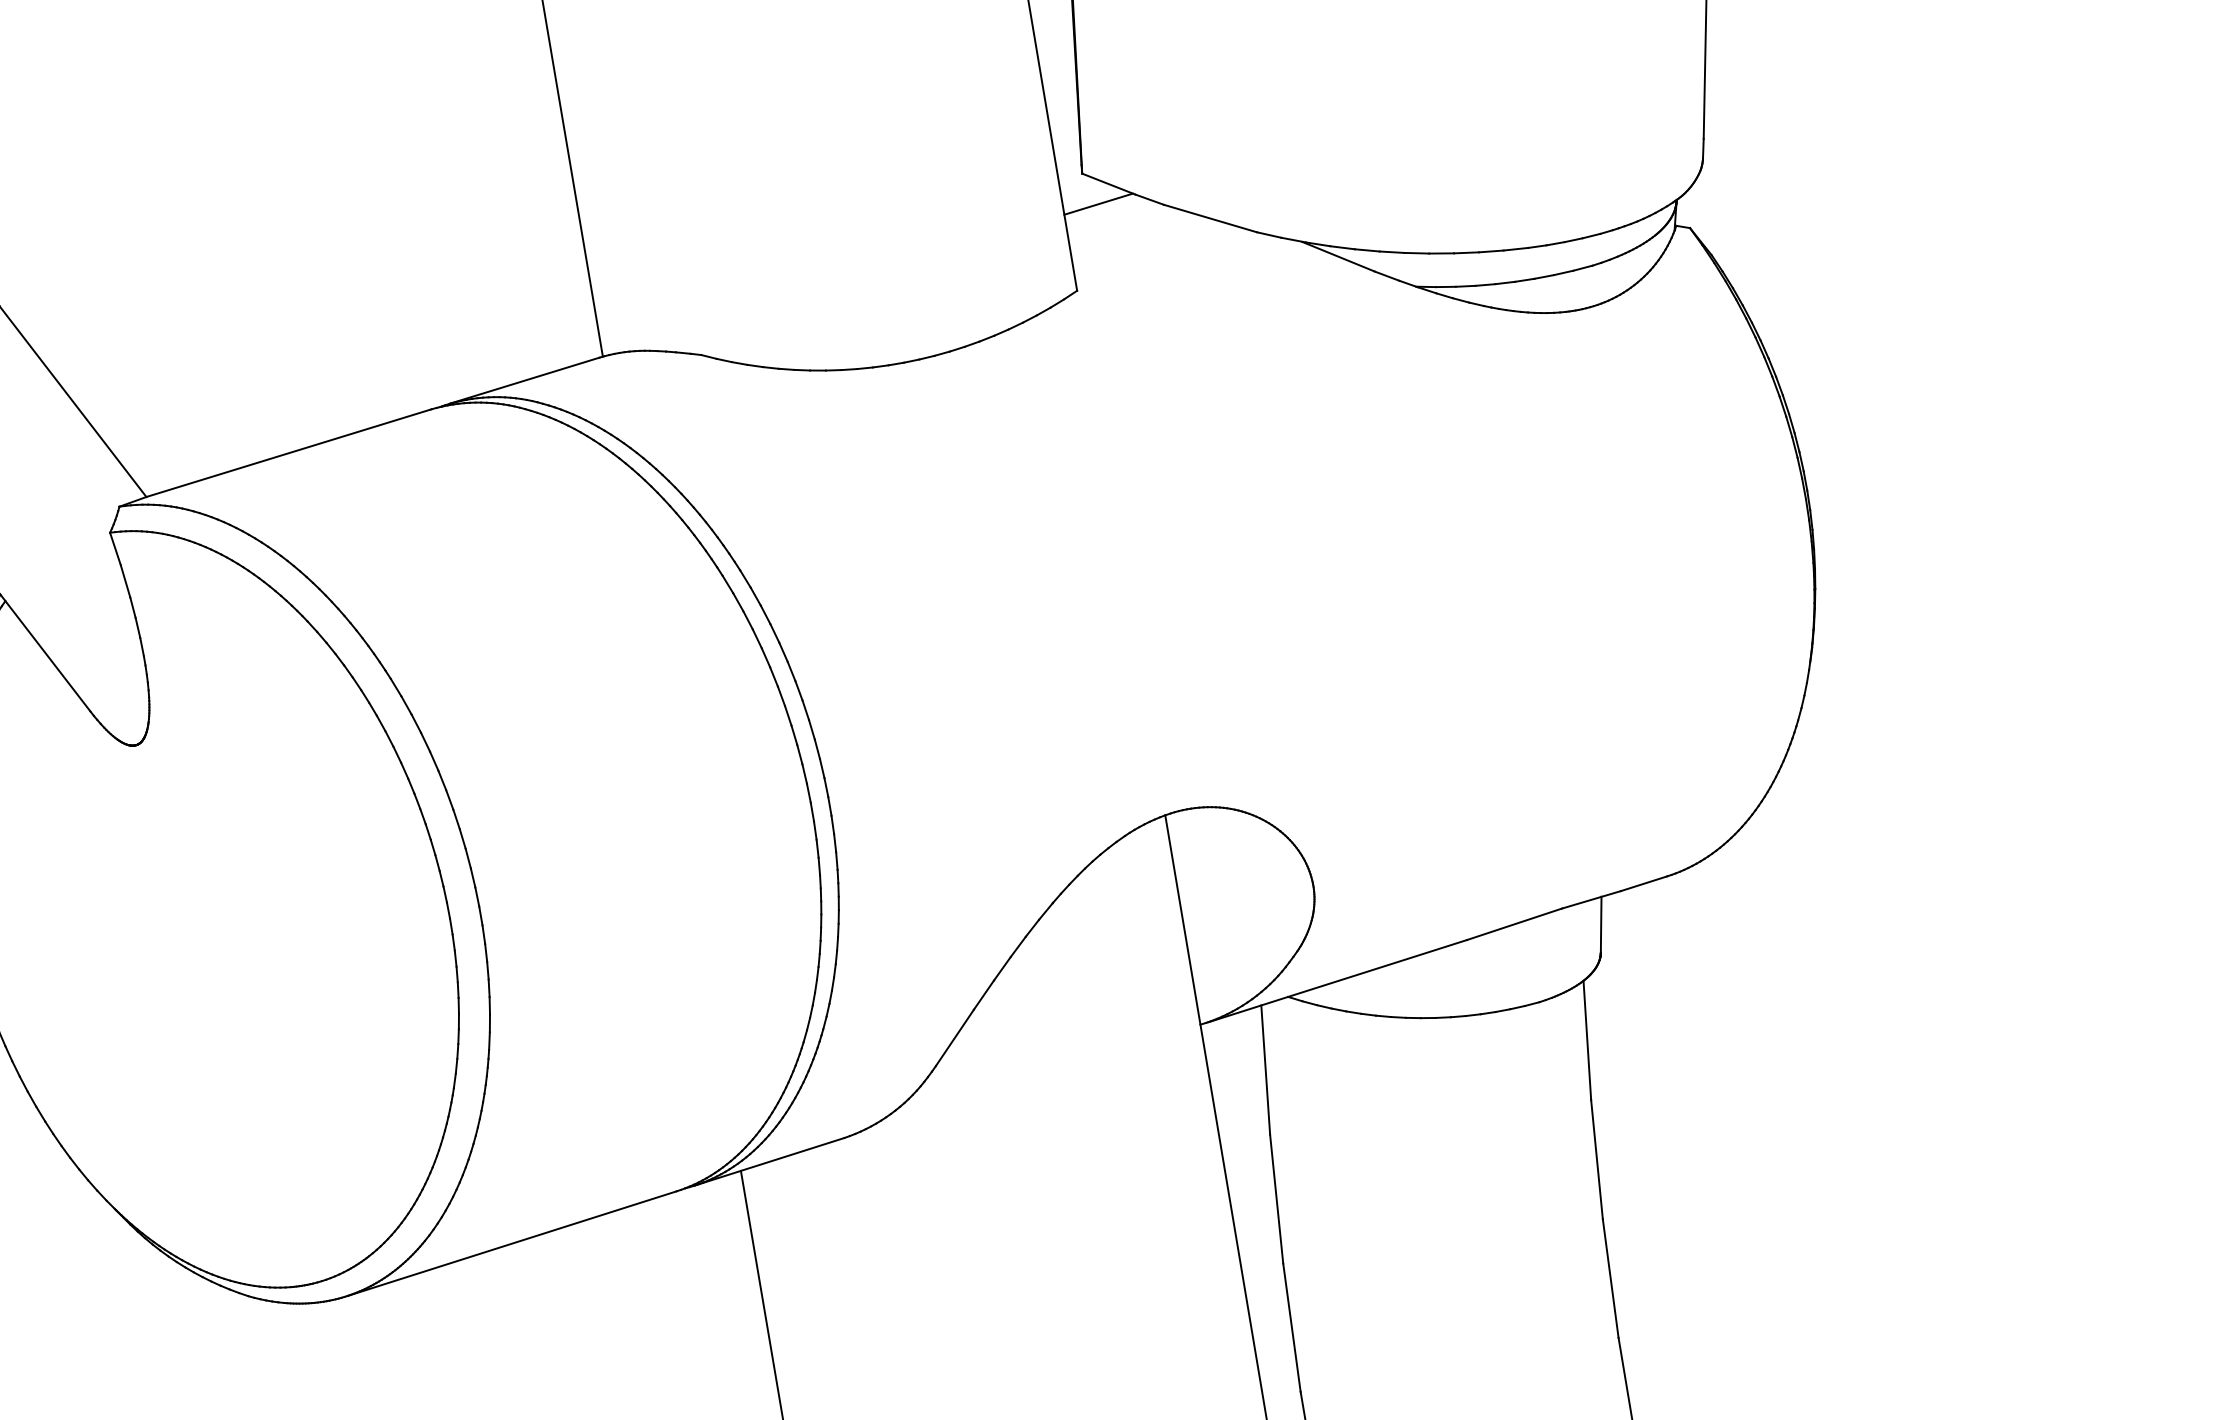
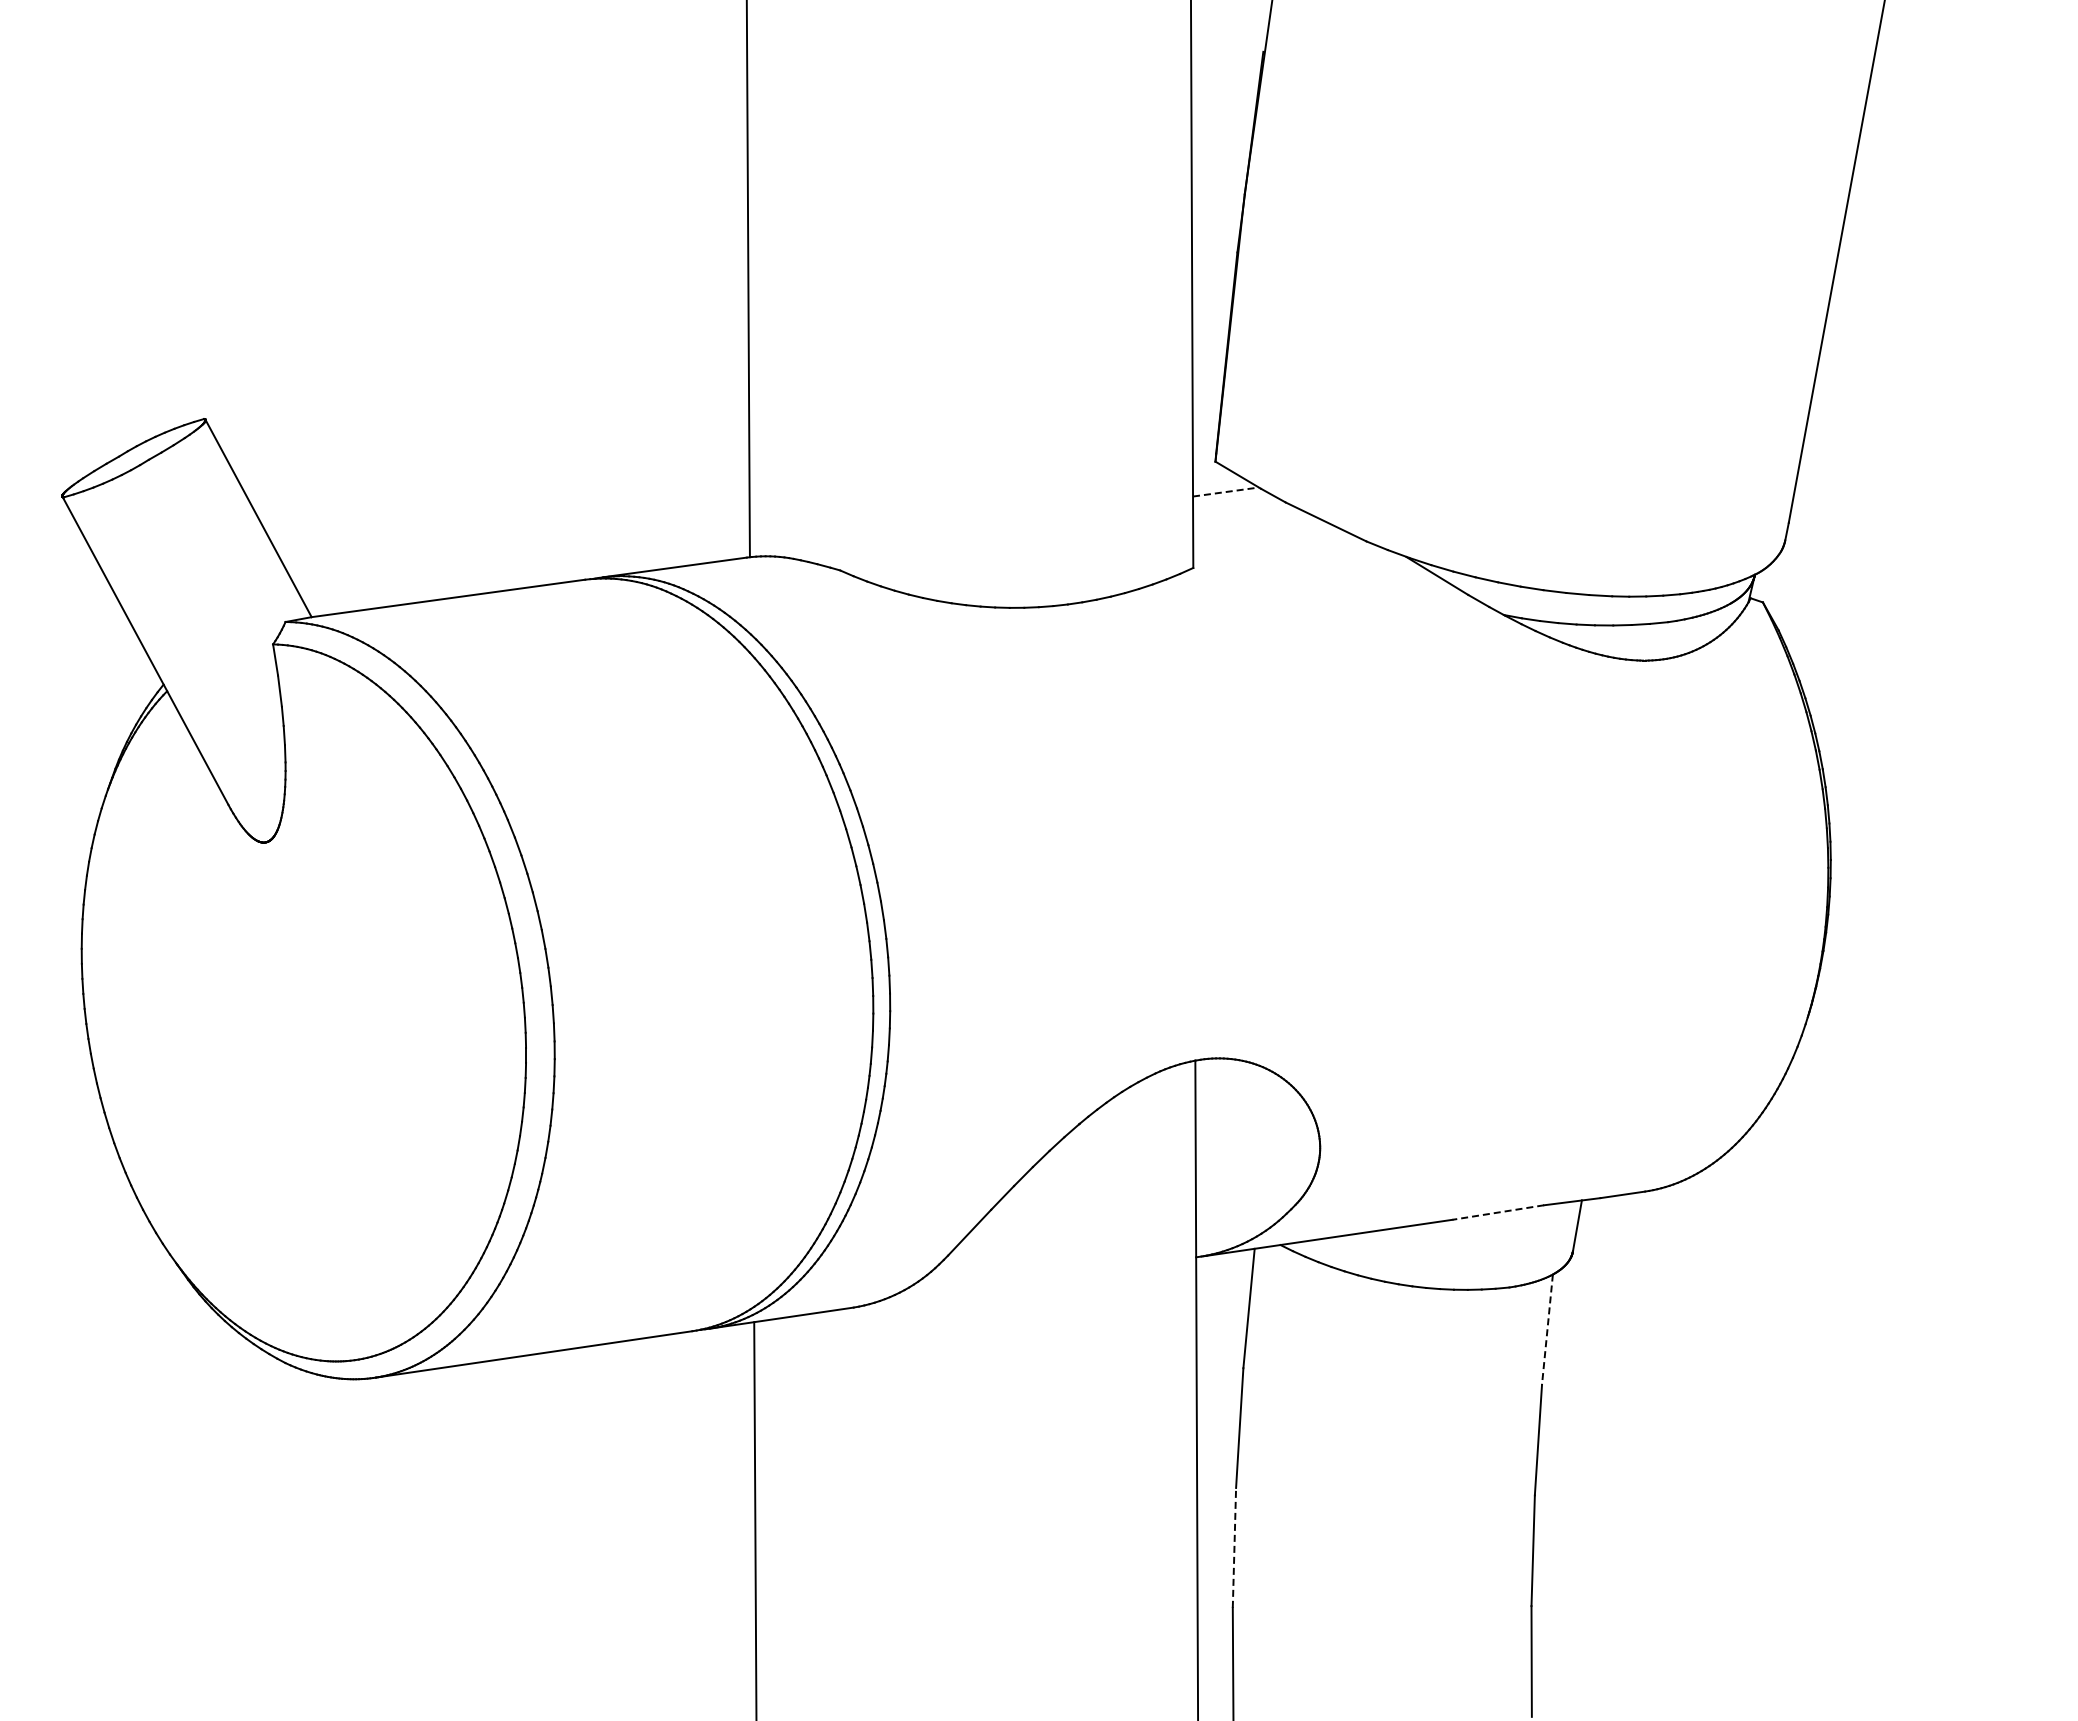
line: (1099, 203) -> (1226, 491), solid -> dashed
line: (1513, 924) -> (1497, 1212), solid -> dashed
line: (1587, 1041) -> (1547, 1330), solid -> dashed
line: (1291, 1327) -> (1234, 1547), solid -> dashed

